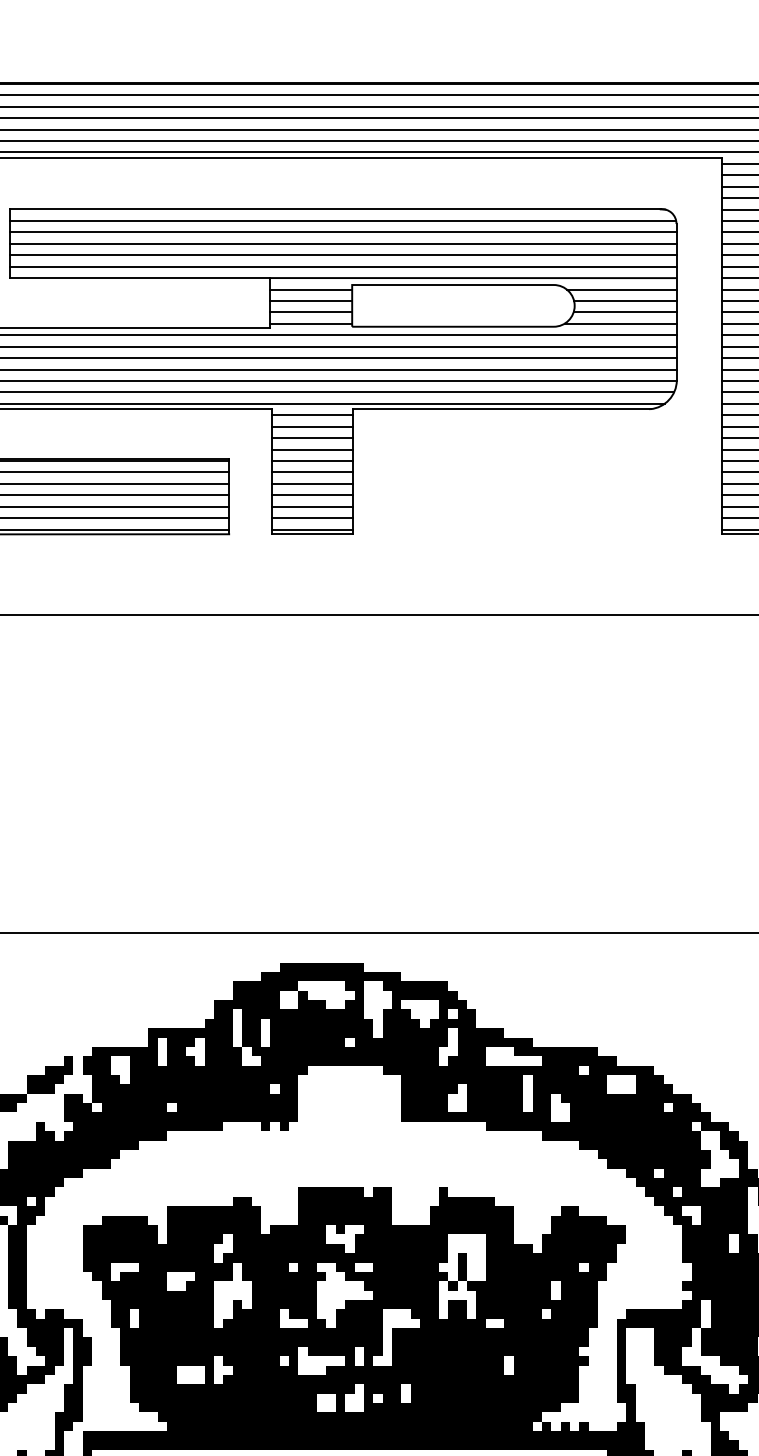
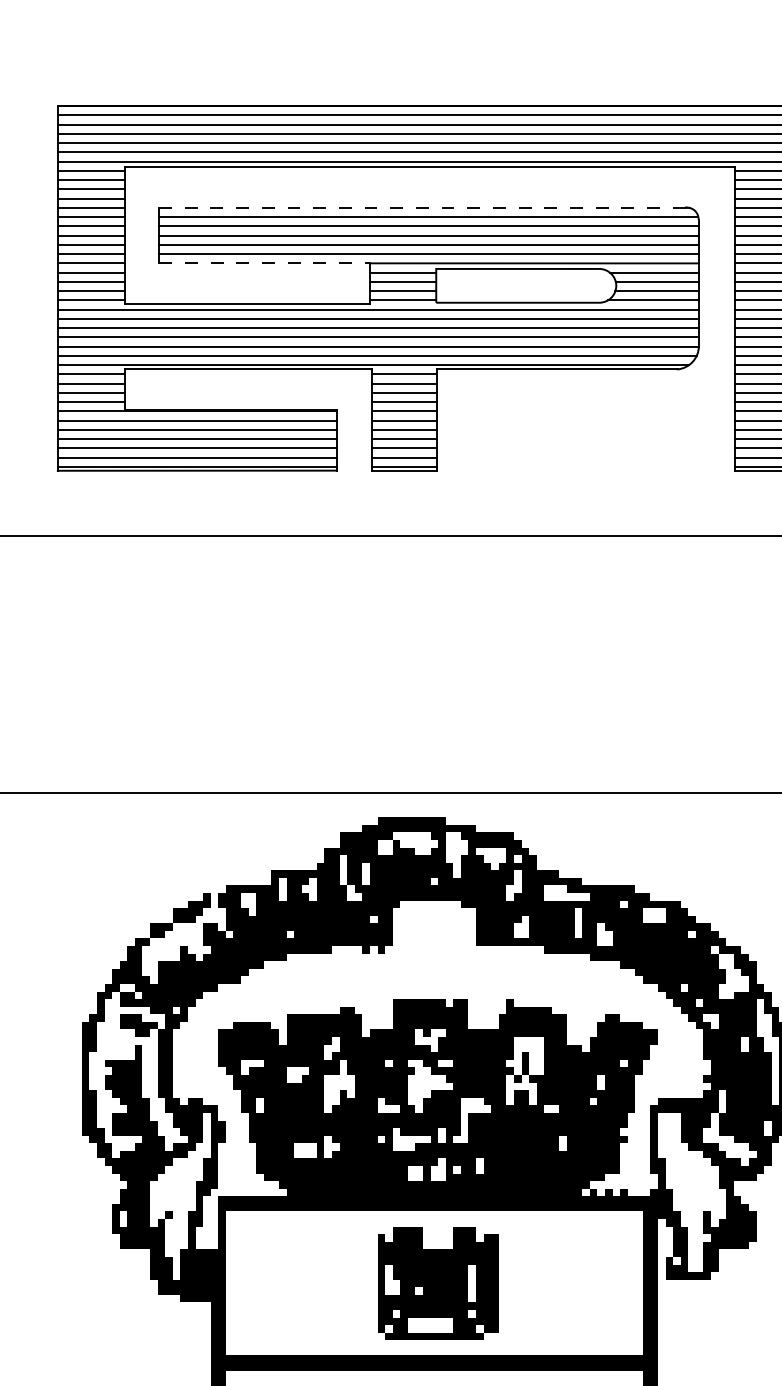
line: (335, 209) -> (422, 207), solid -> dashed
line: (141, 278) -> (265, 263), solid -> dashed

